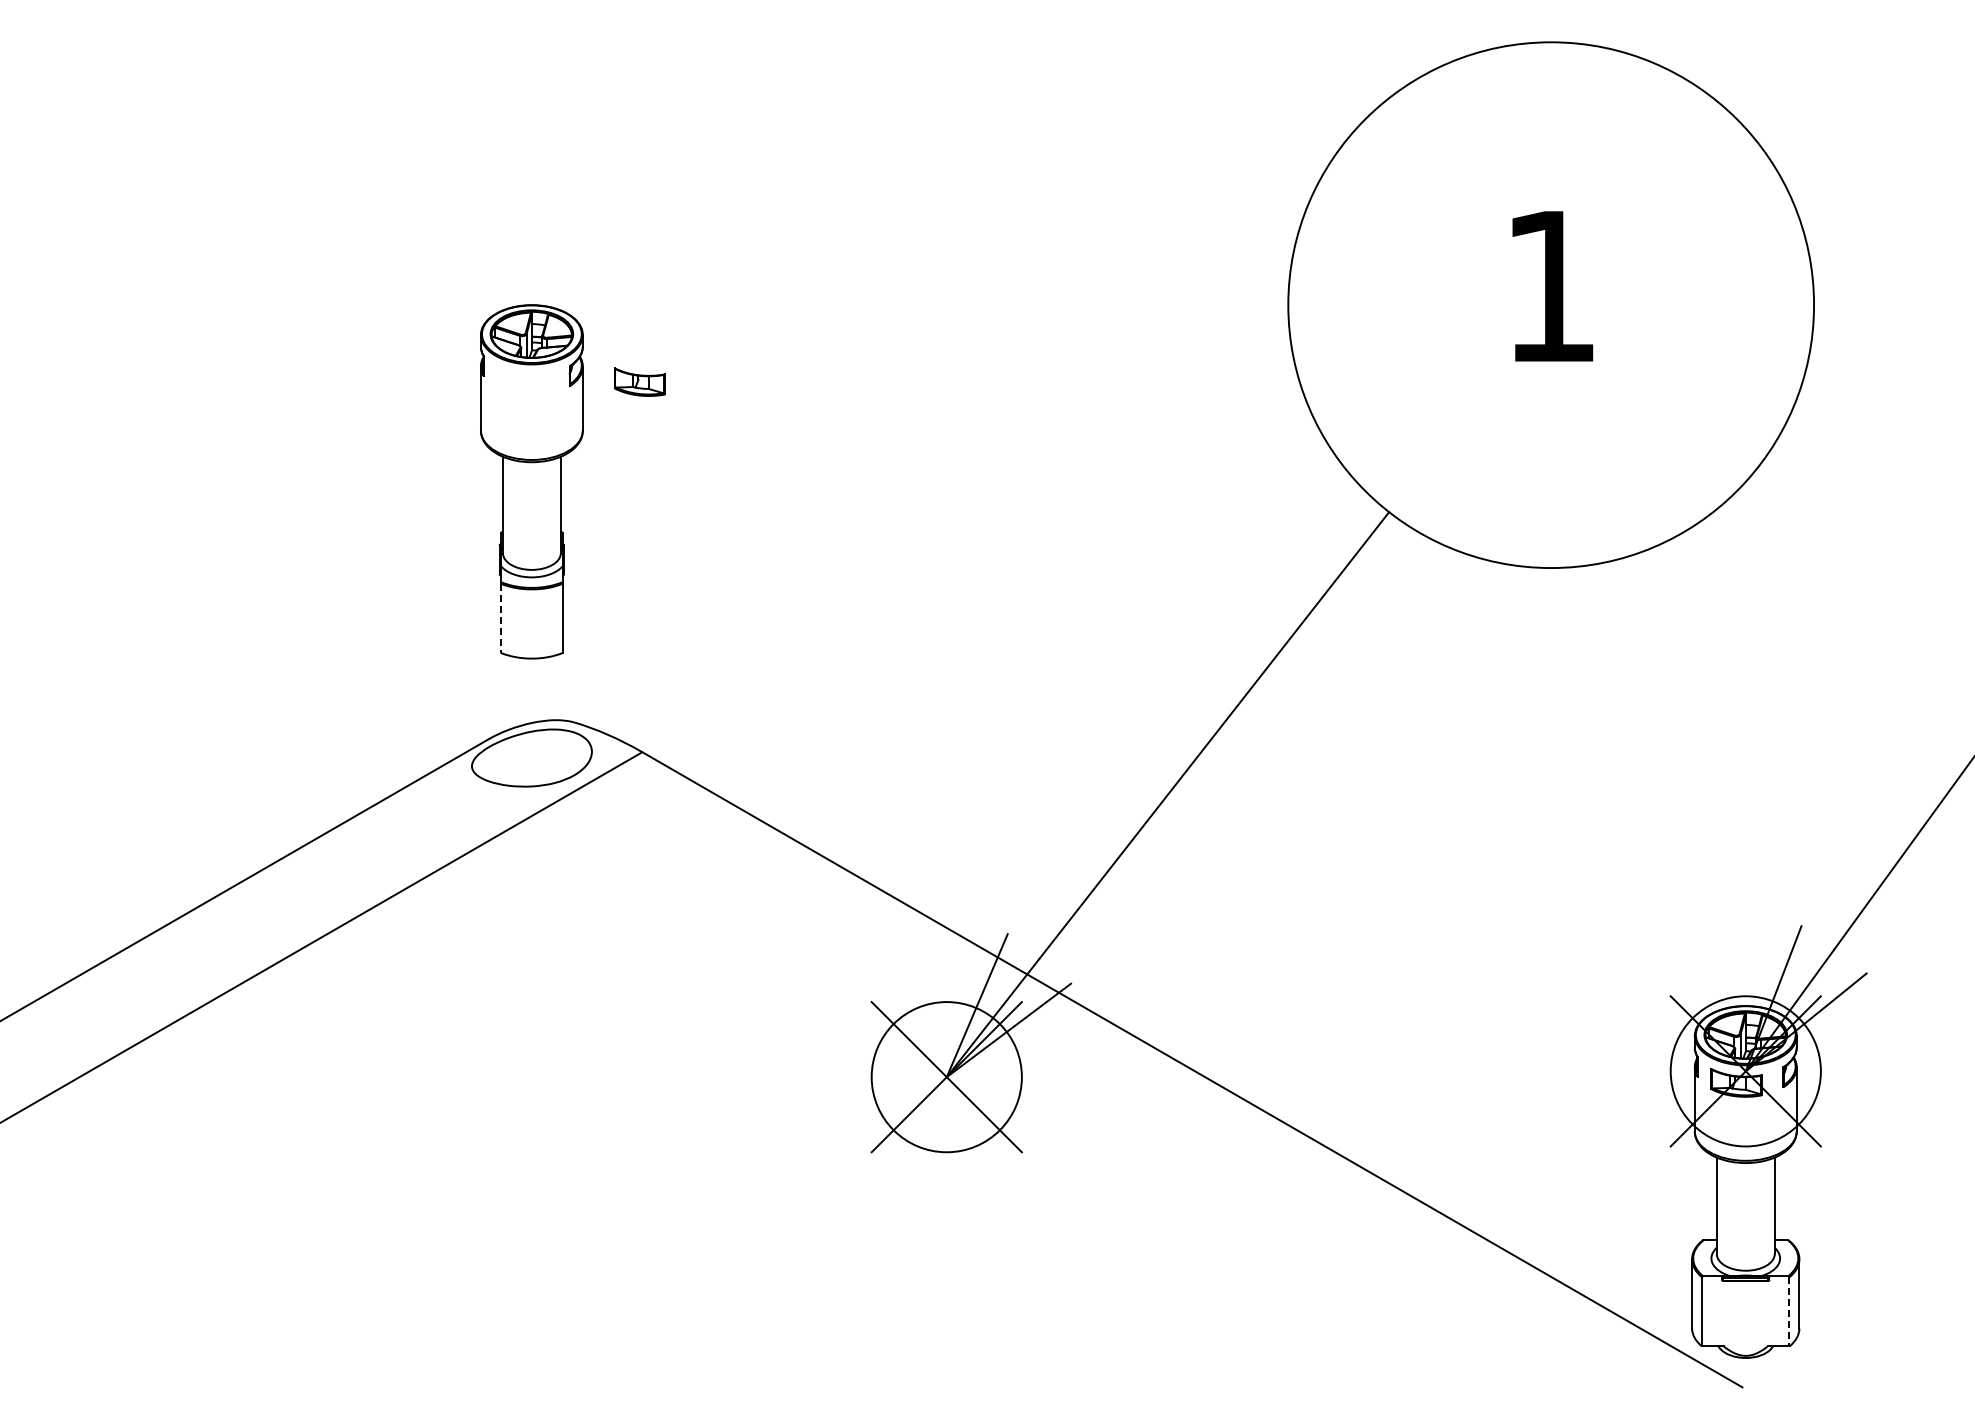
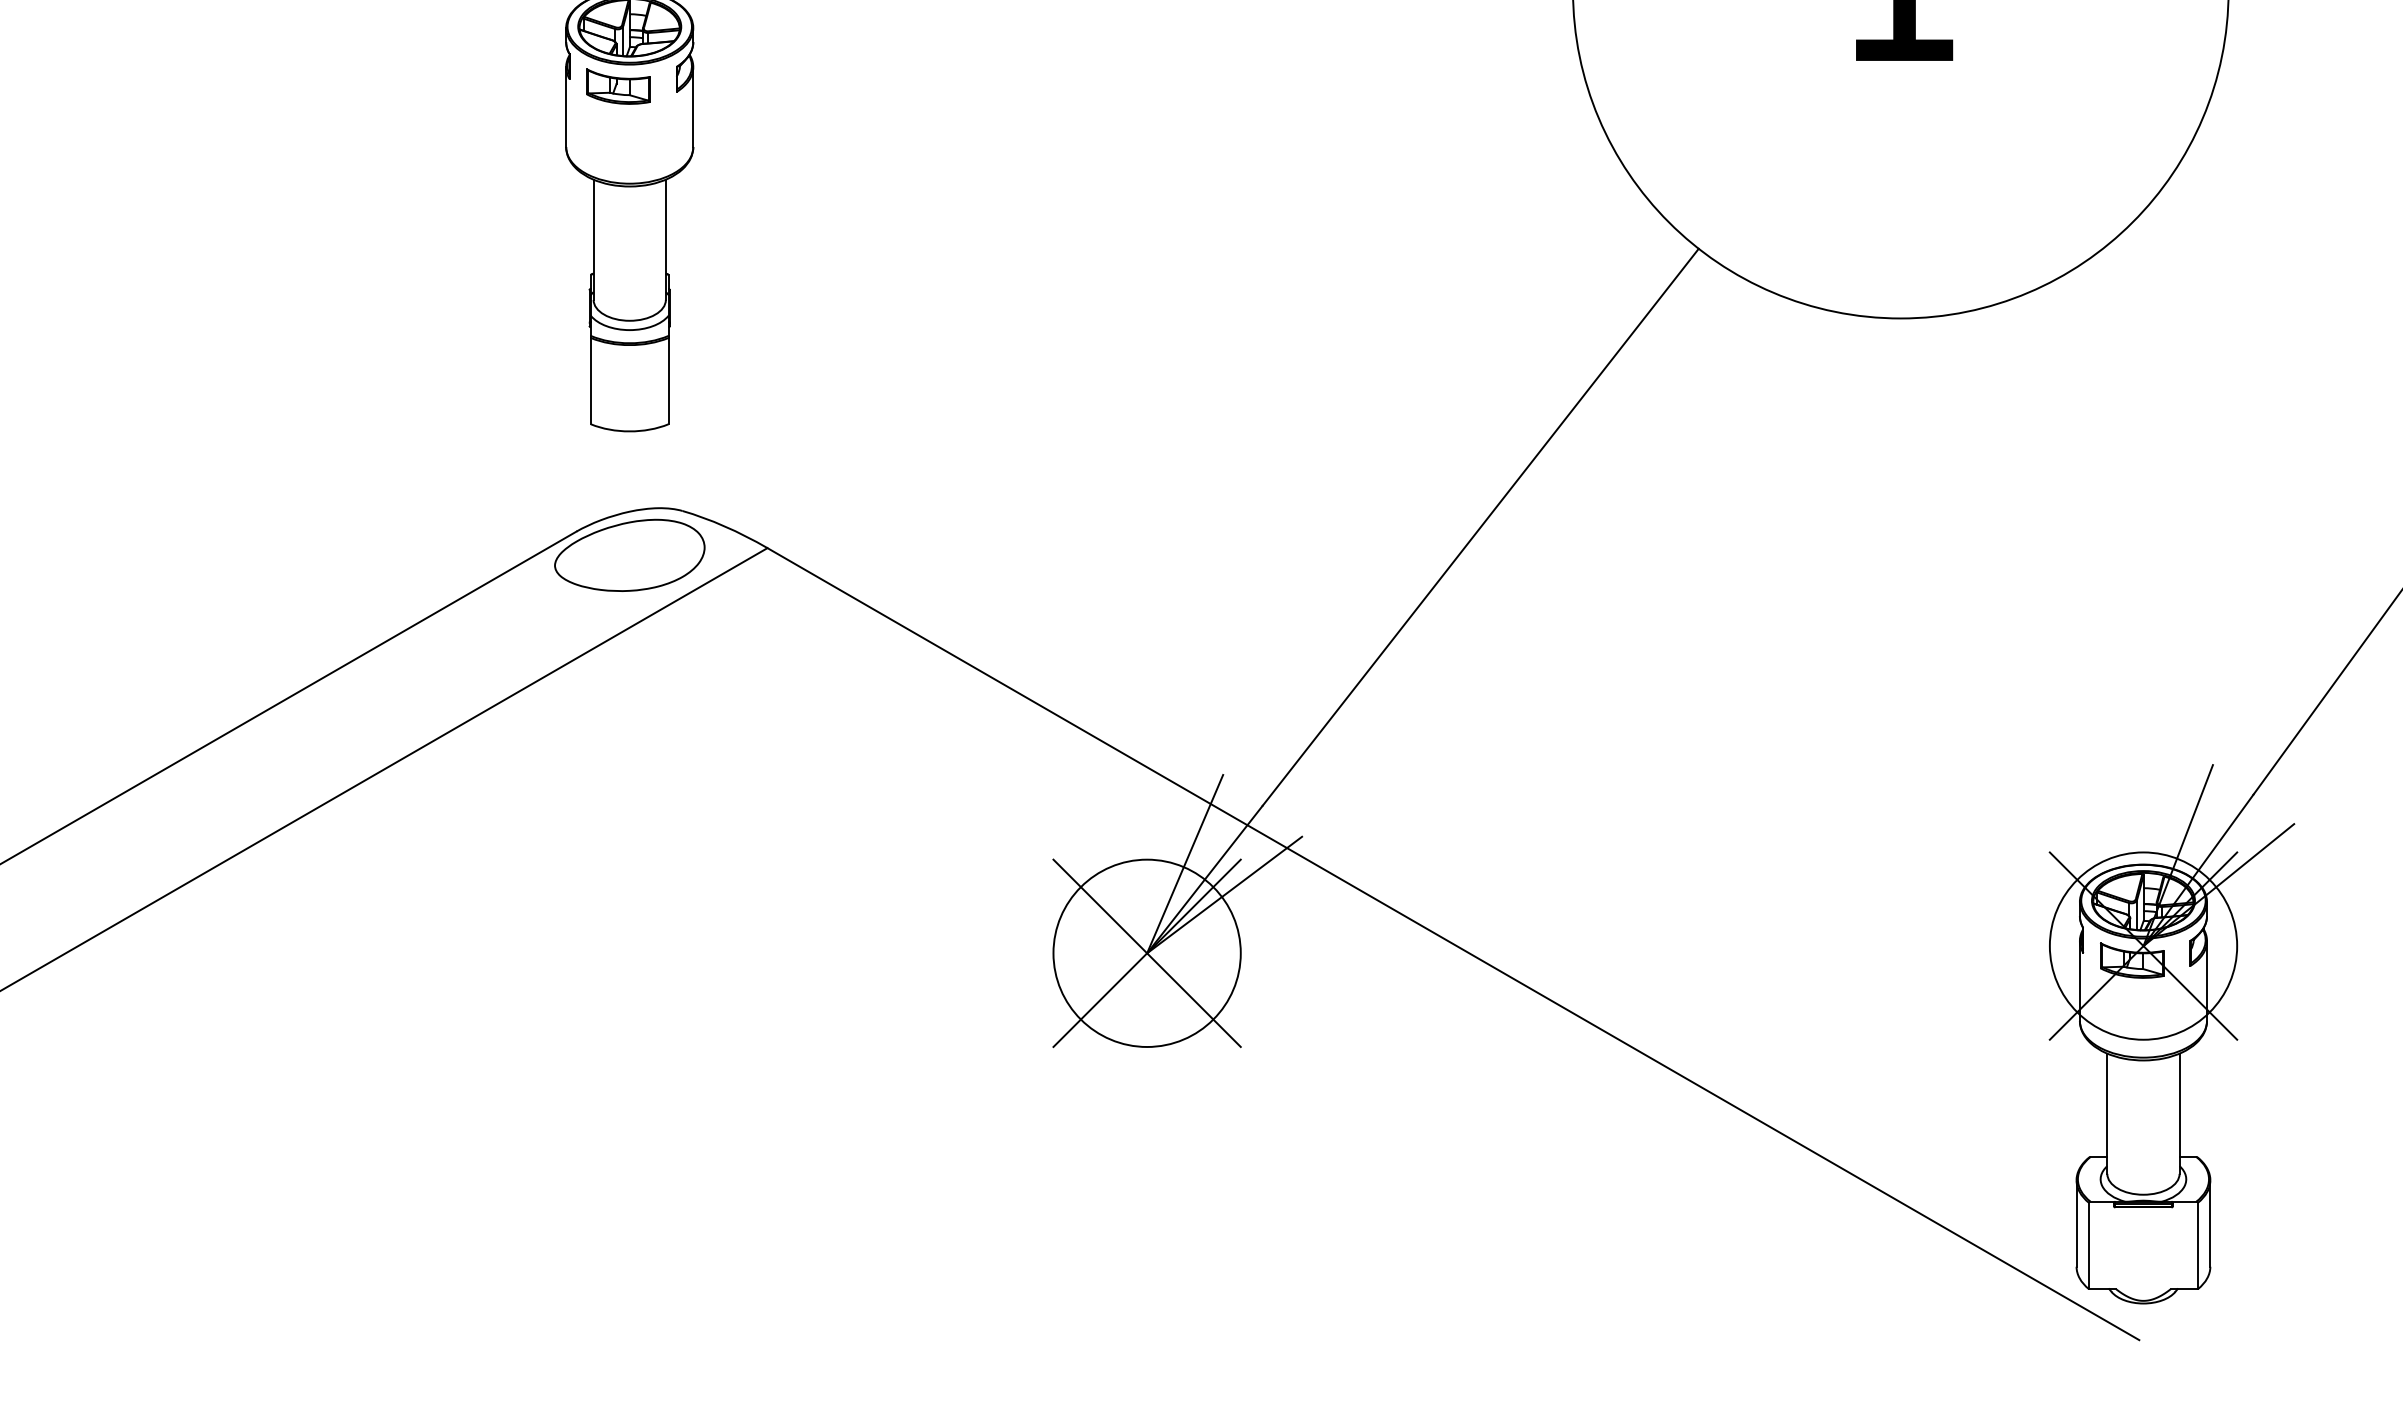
part: (639, 381) -> (618, 85), moved
line: (500, 618) -> (590, 381), dashed -> solid
line: (1789, 1311) -> (2197, 1245), dashed -> solid

